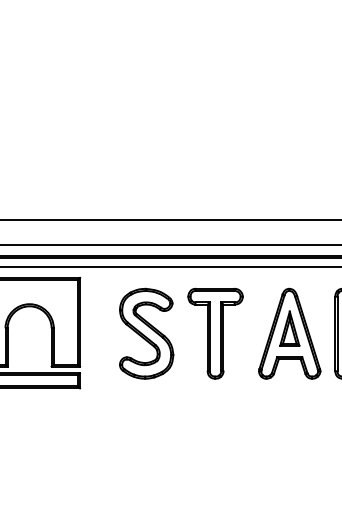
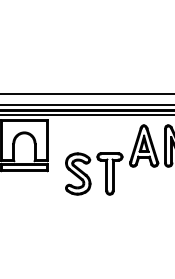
part: (181, 332) -> (94, 173), moved

